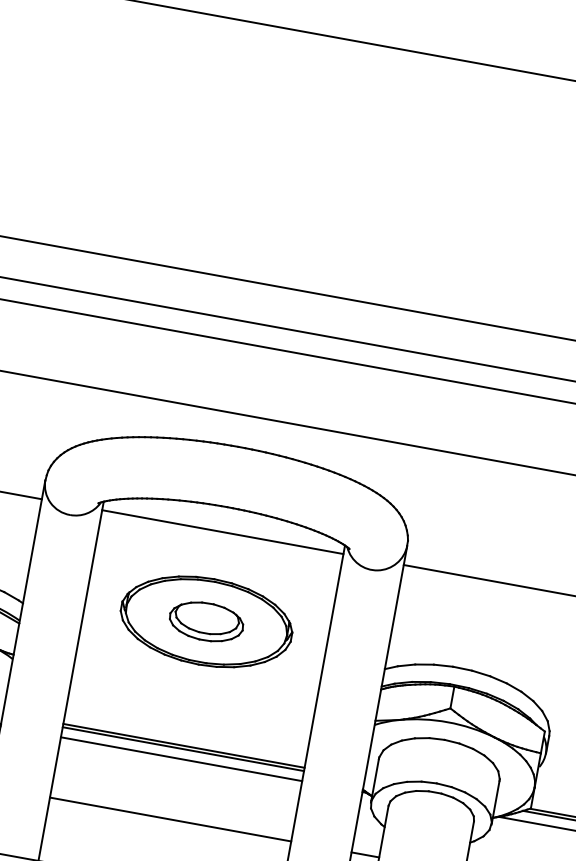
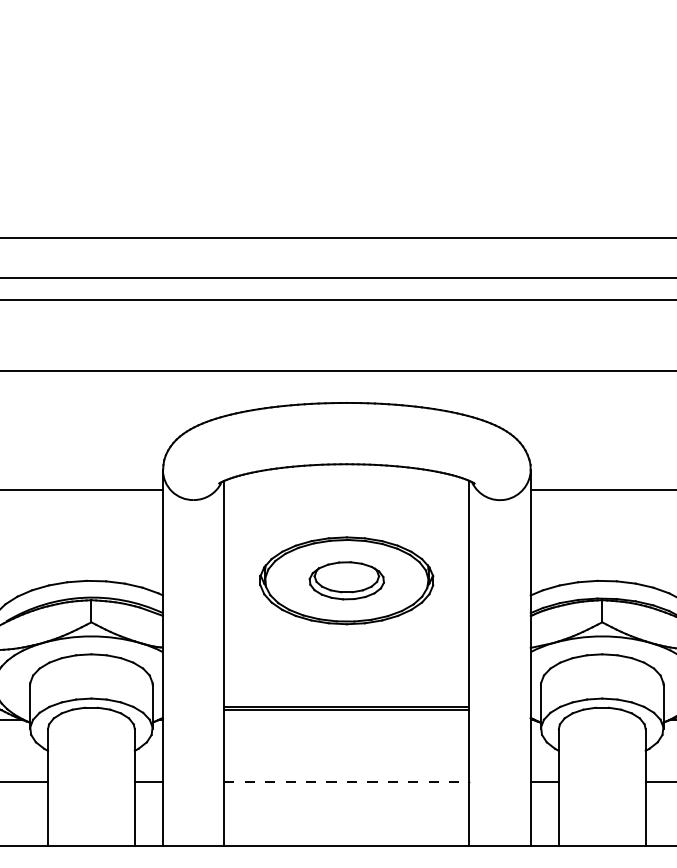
line: (222, 531) -> (346, 489), removed
line: (181, 759) -> (346, 720), removed
line: (170, 819) -> (346, 781), solid -> dashed

